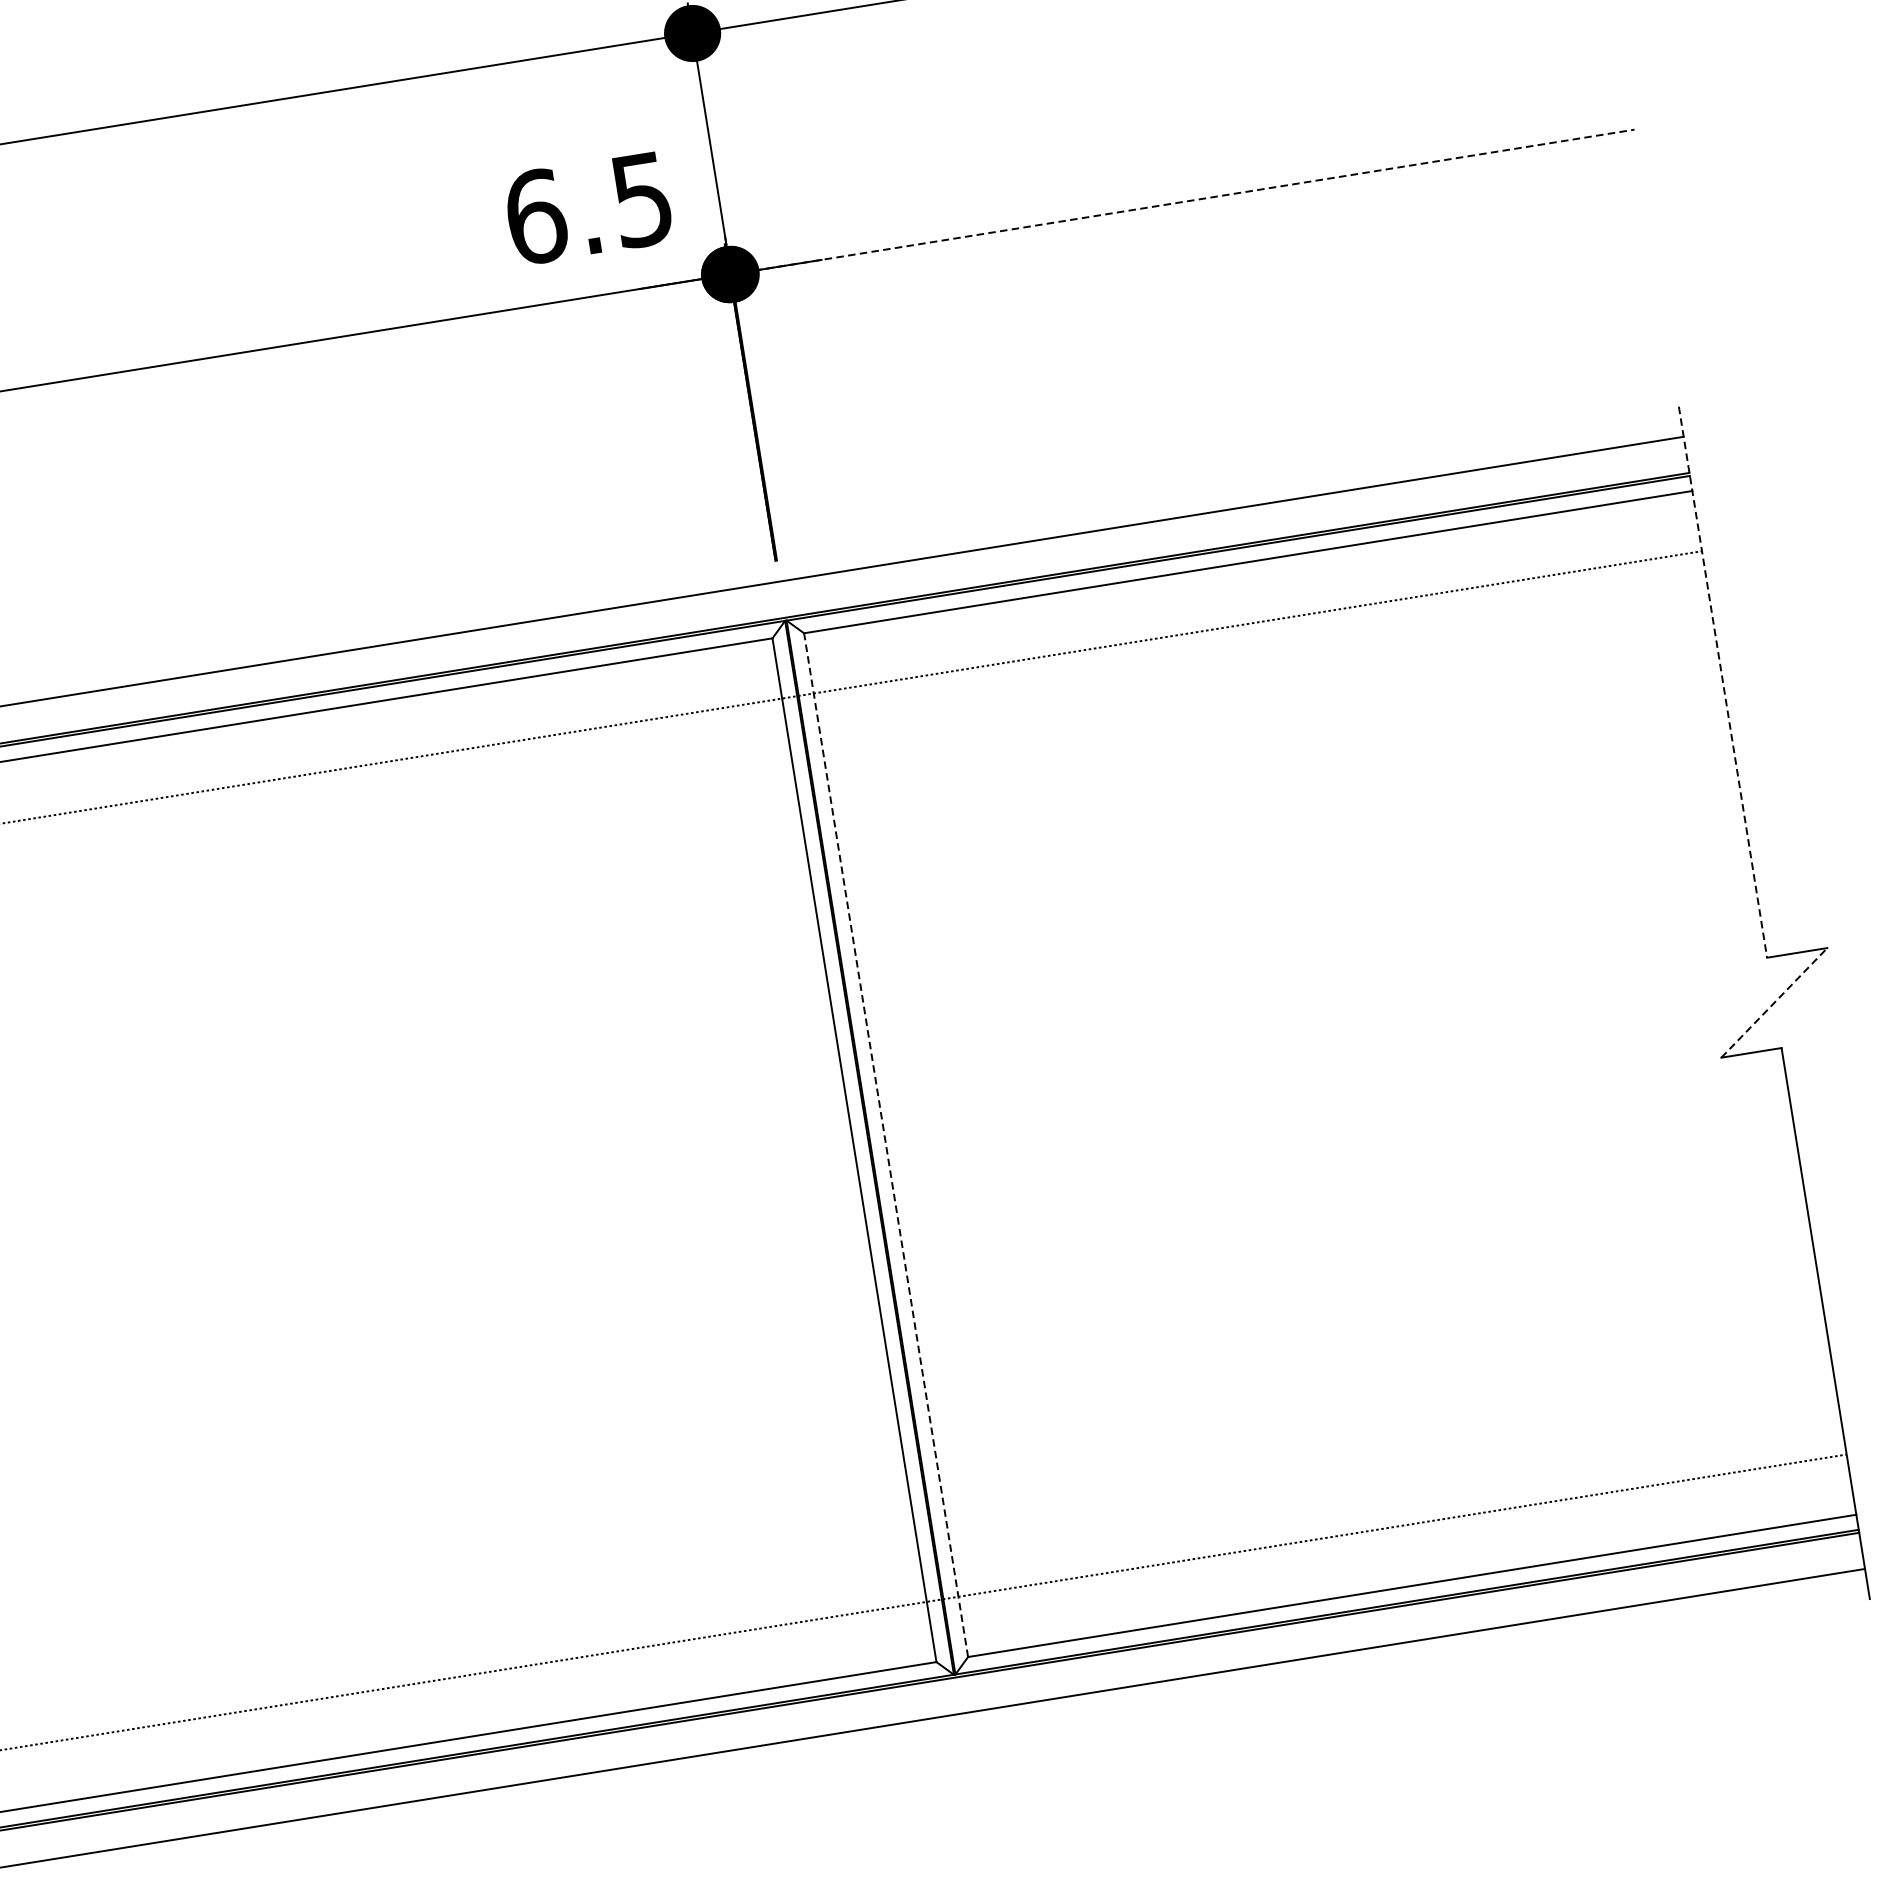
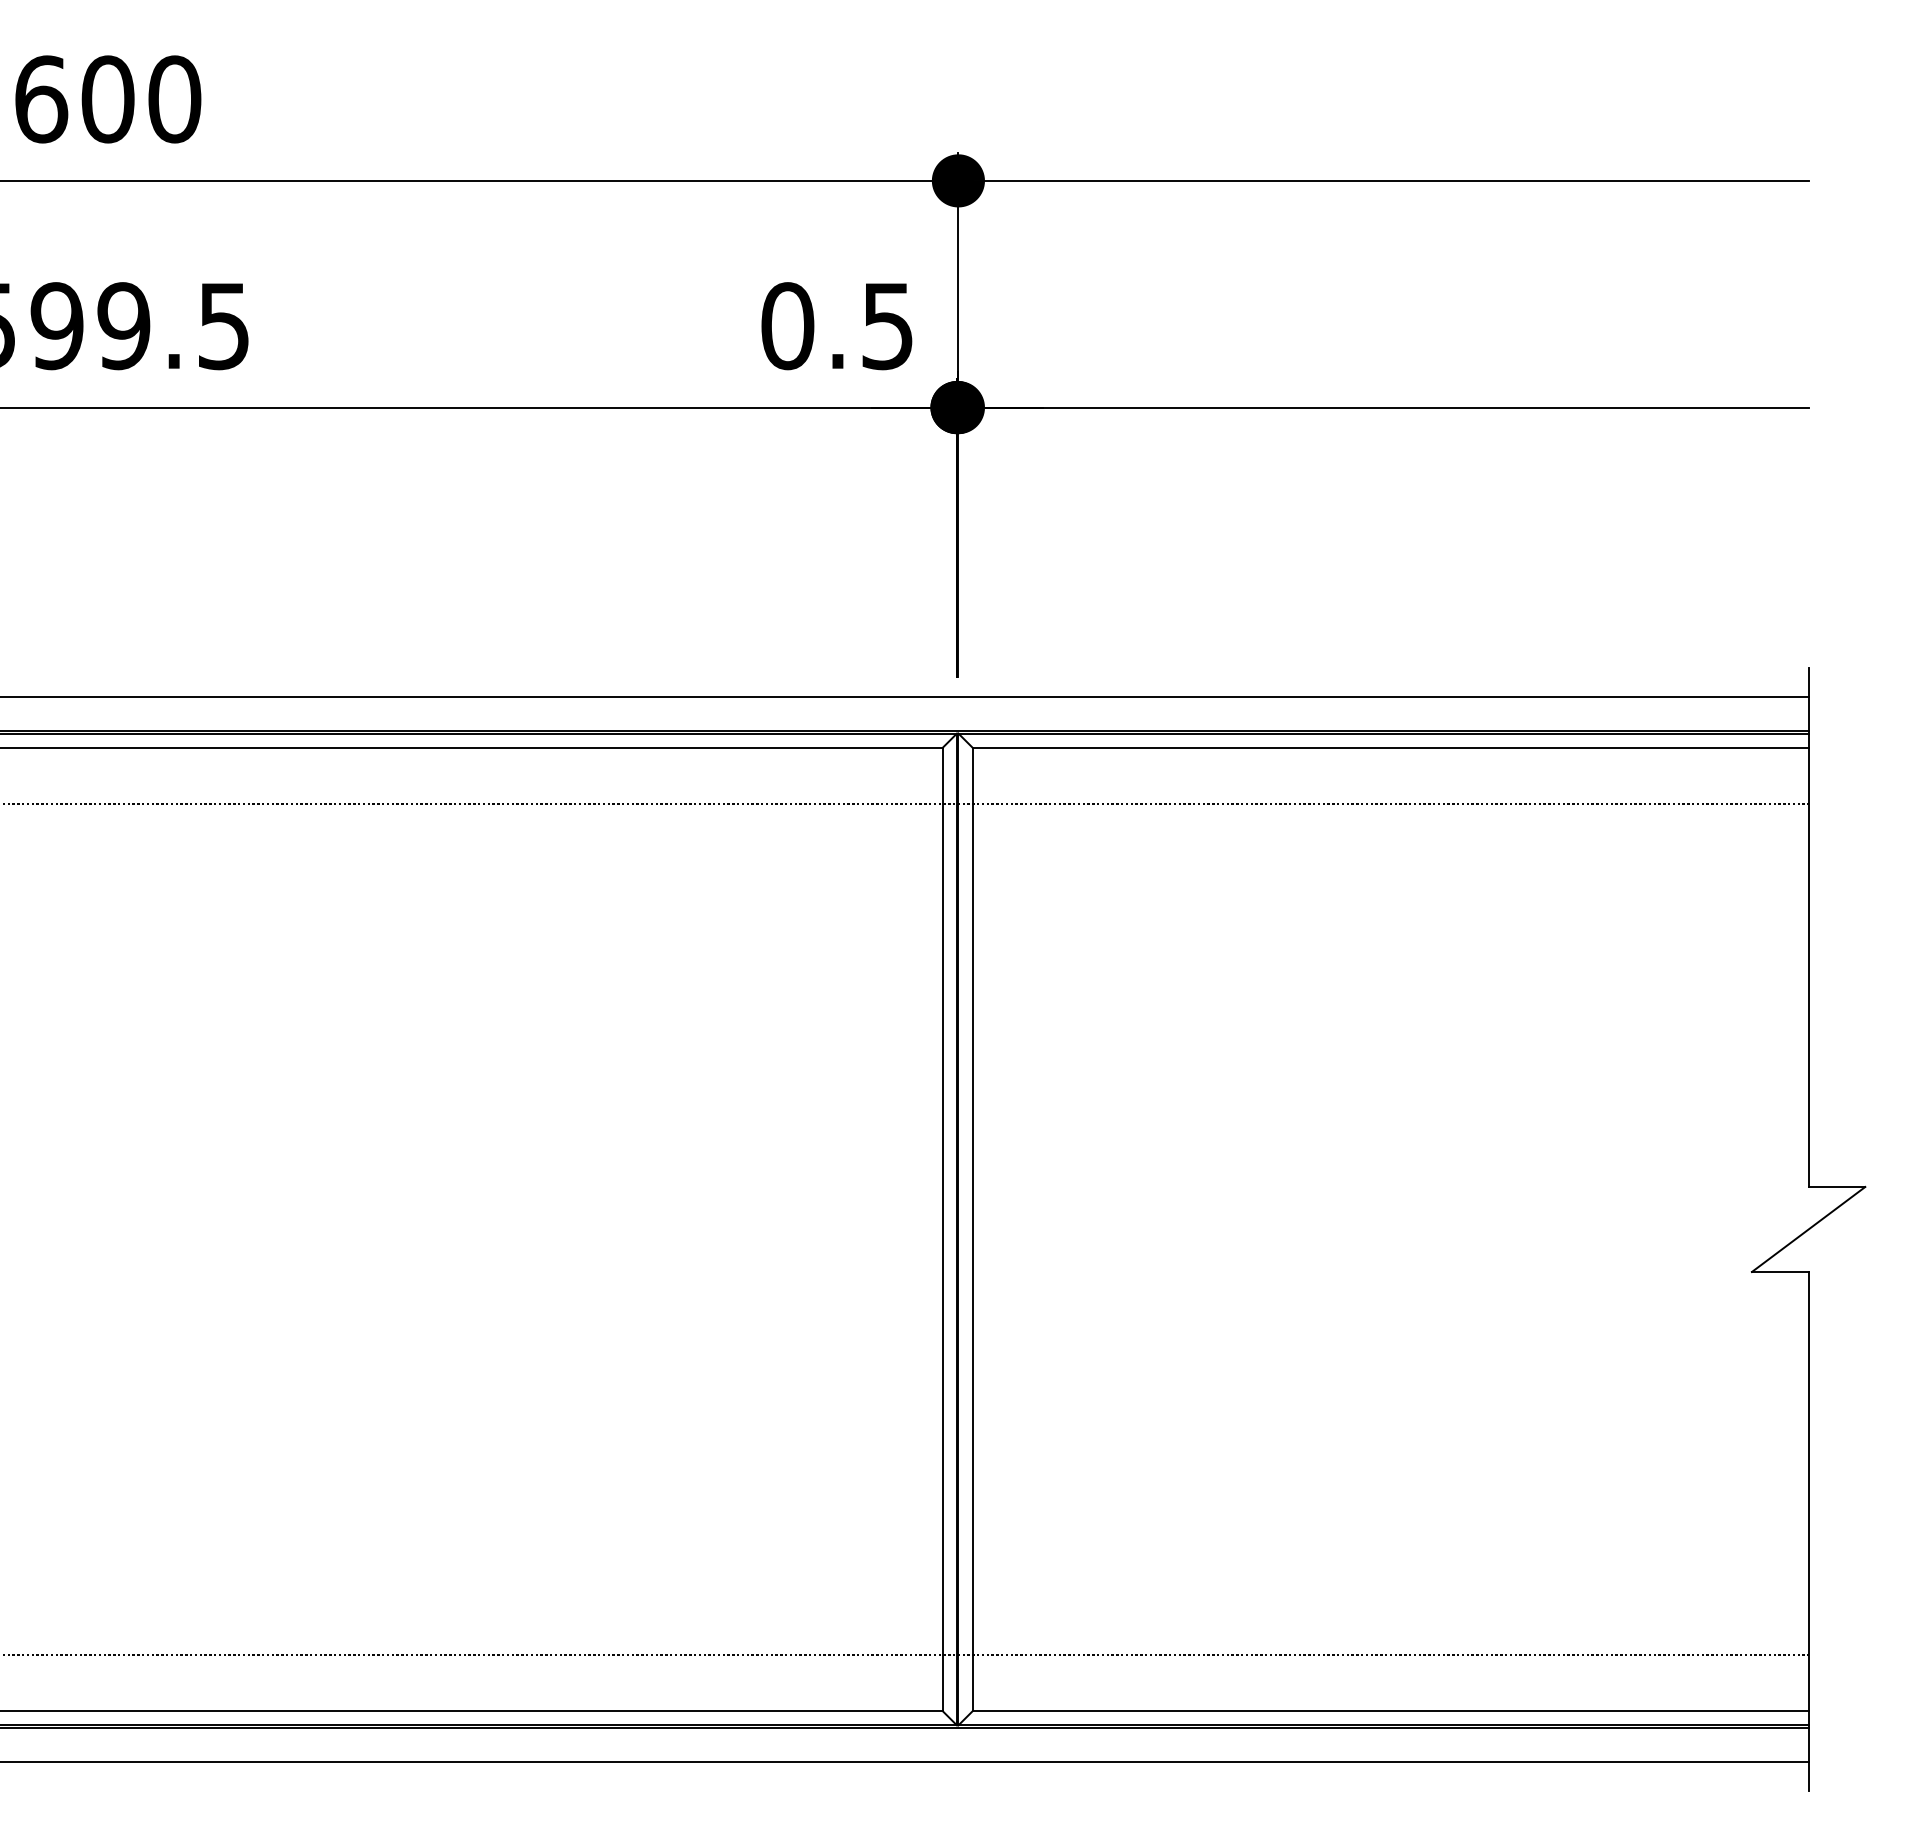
line: (1183, 201) -> (1384, 407), dashed -> solid
text: (535, 217) -> (787, 326), 6.5 -> 0.5
line: (1722, 683) -> (1808, 928), dashed -> solid
line: (1774, 1002) -> (1808, 1229), dashed -> solid
line: (886, 1145) -> (972, 1229), dashed -> solid

